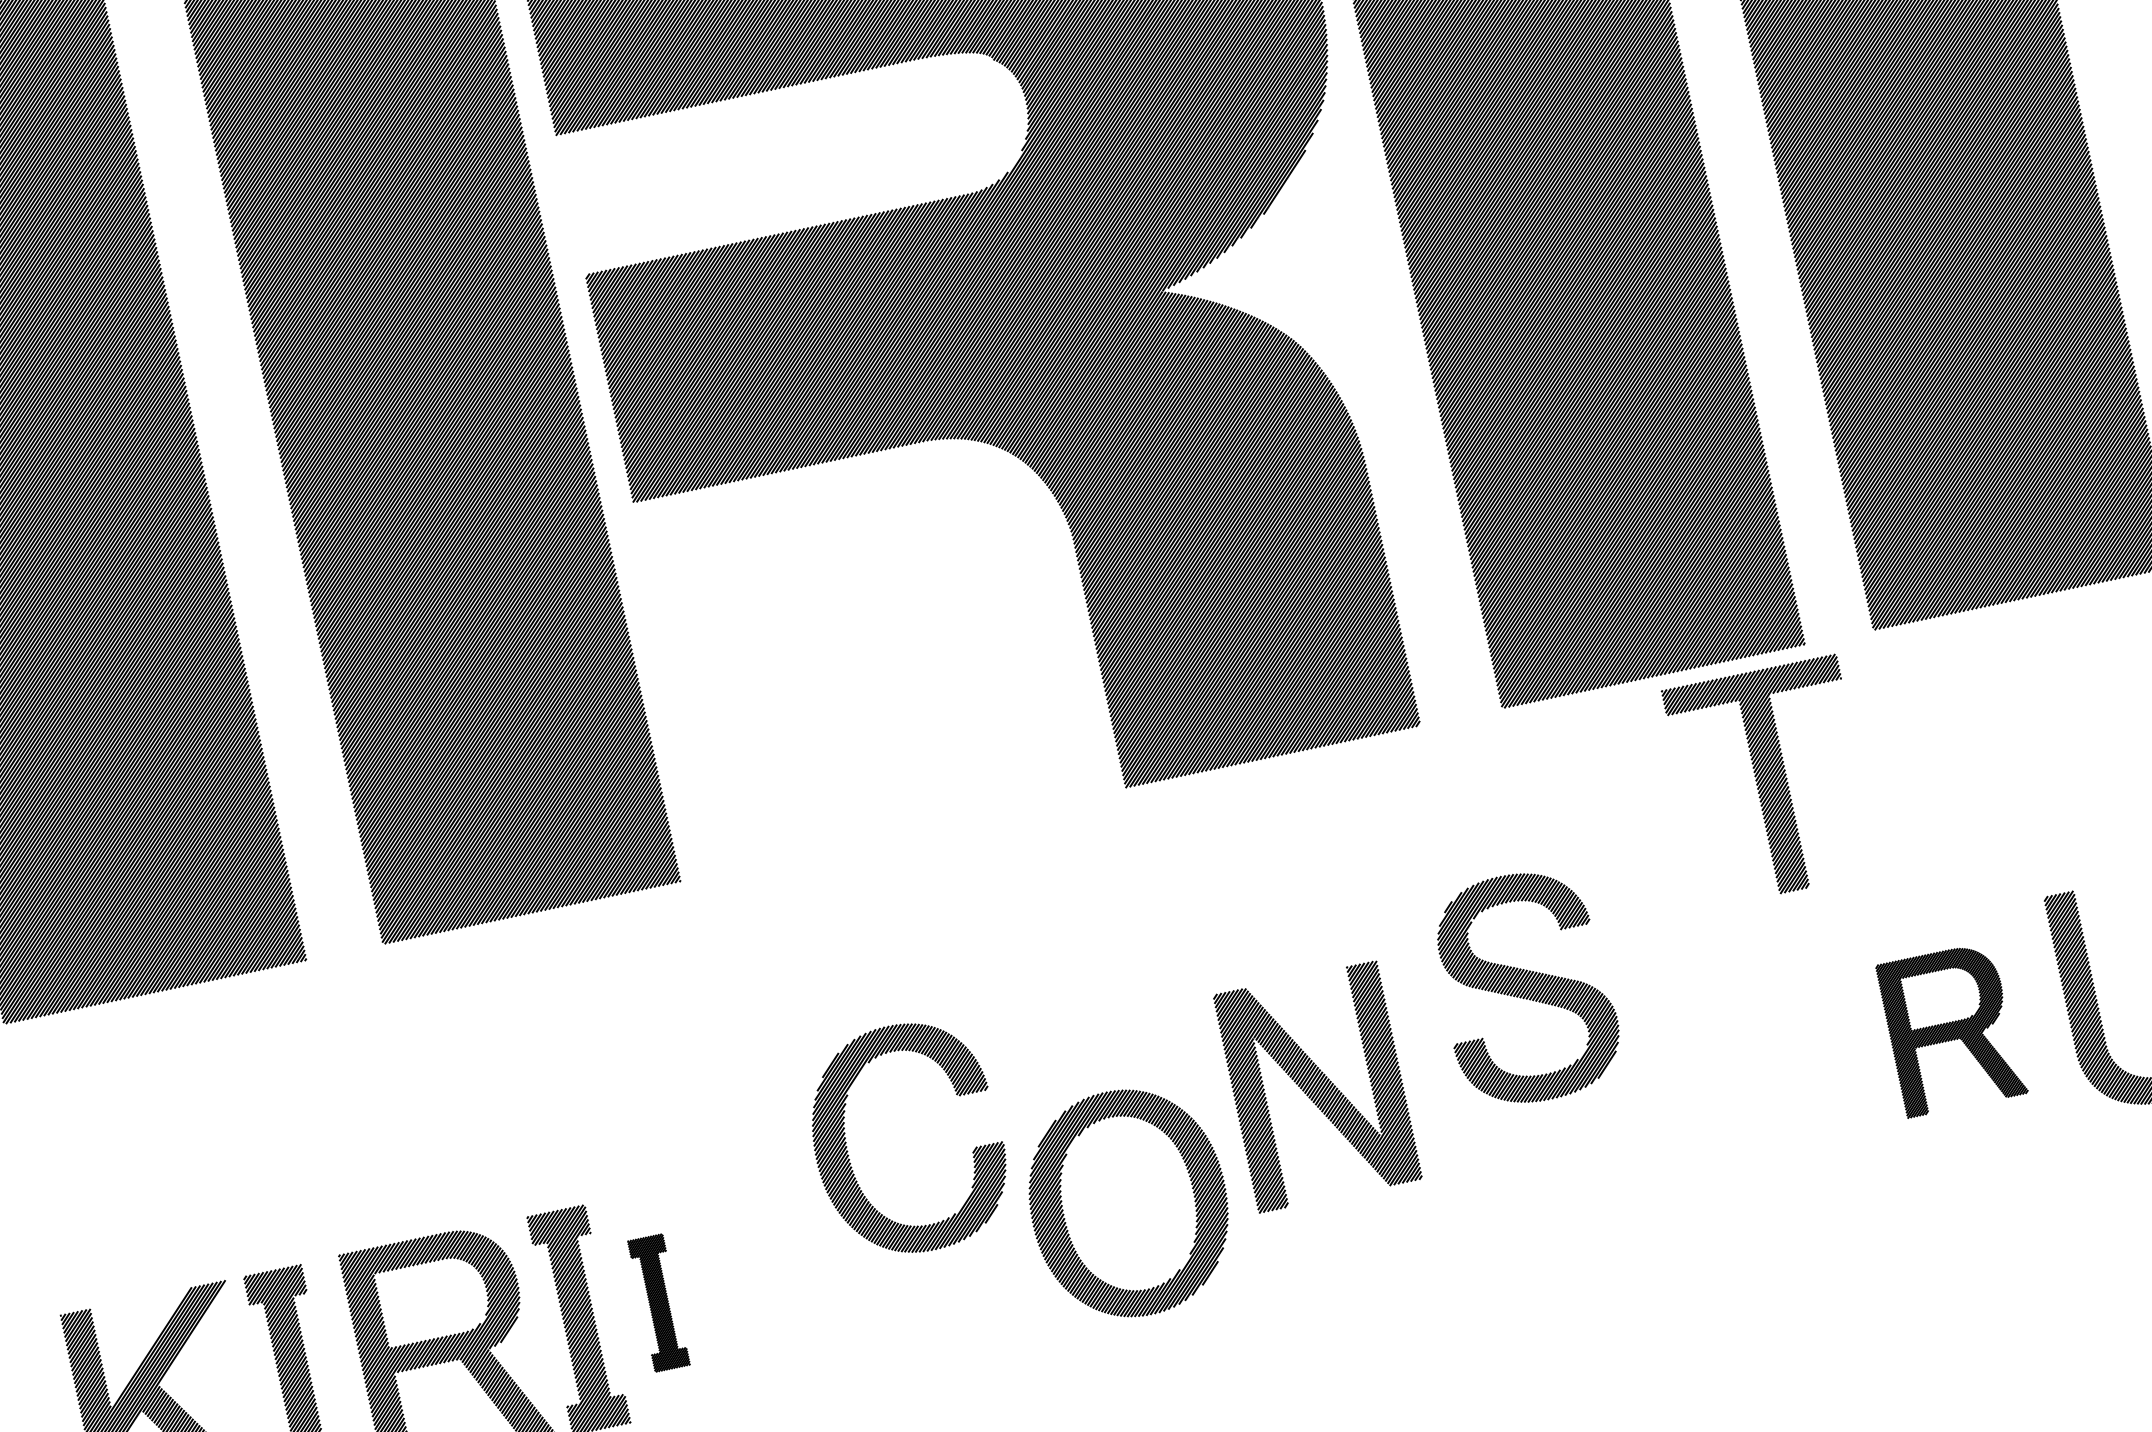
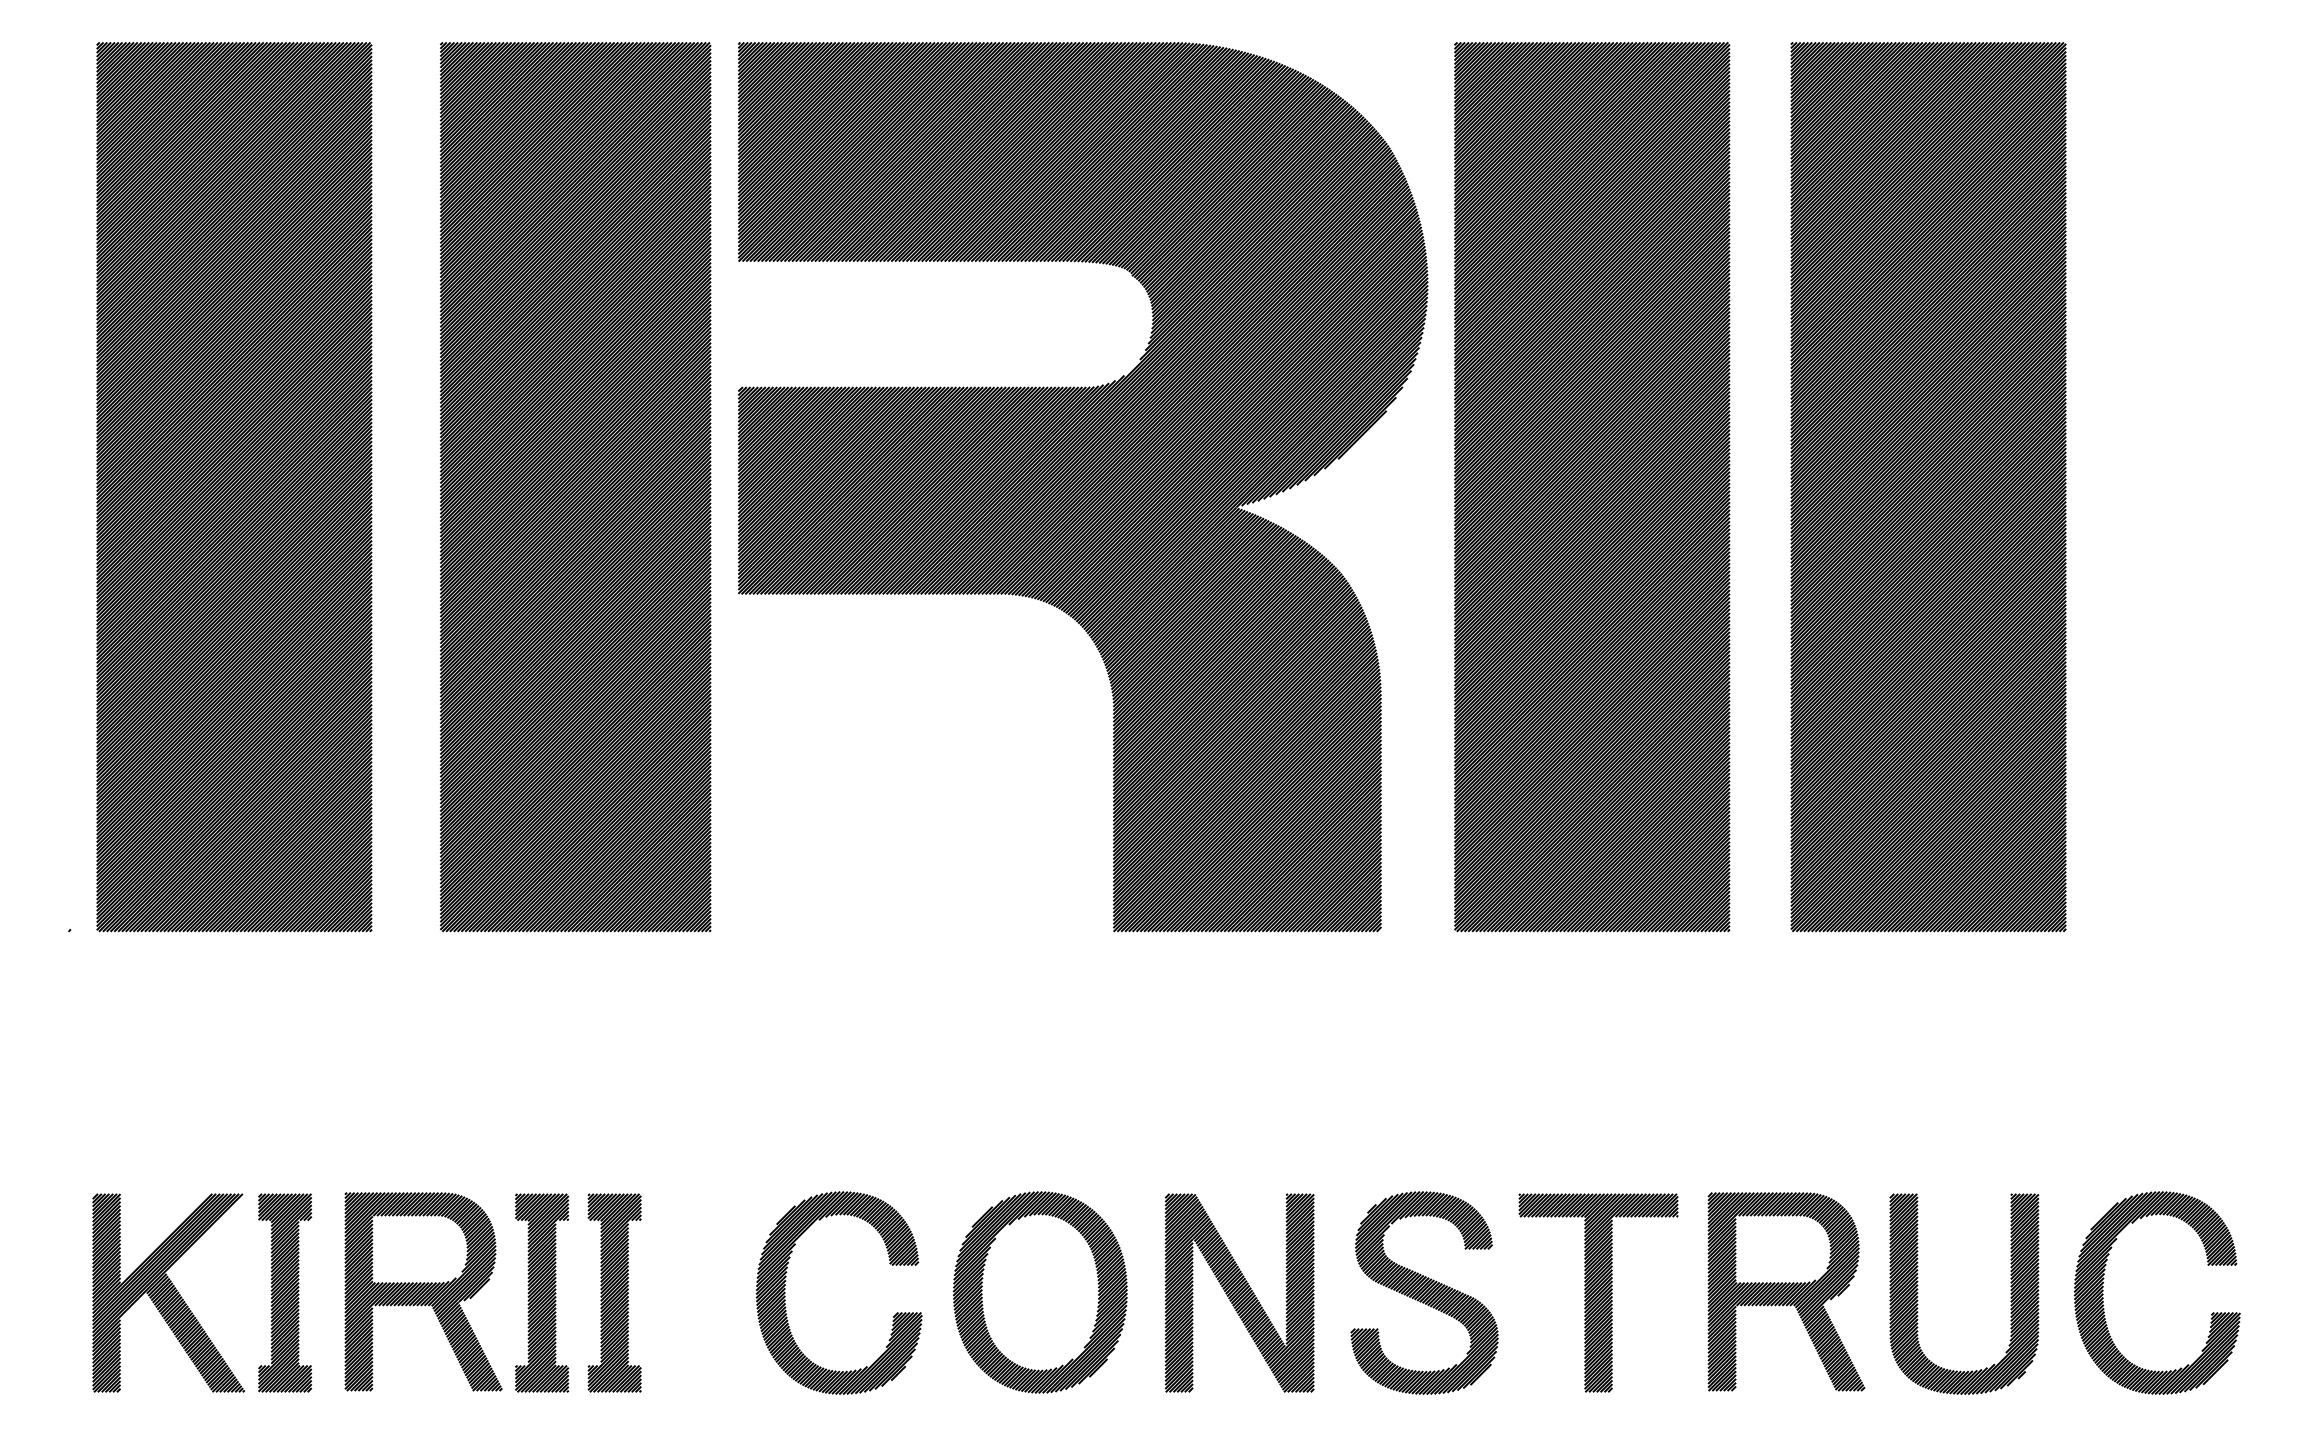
part: (1771, 780) -> (1598, 1292), moved
part: (1525, 987) -> (1424, 1292), moved
part: (1951, 1028) -> (1786, 1291), size x1.43
part: (1317, 1086) -> (1239, 1292), moved
part: (848, 1150) -> (785, 1292), moved
part: (658, 1302) -> (614, 1292), size x1.67

